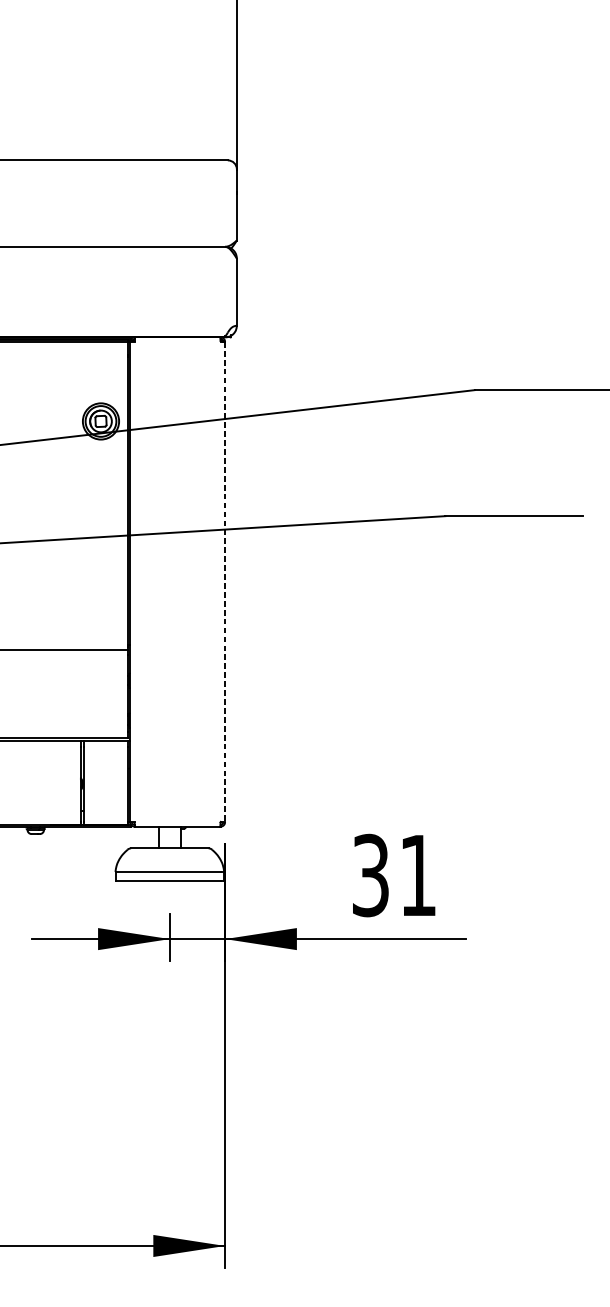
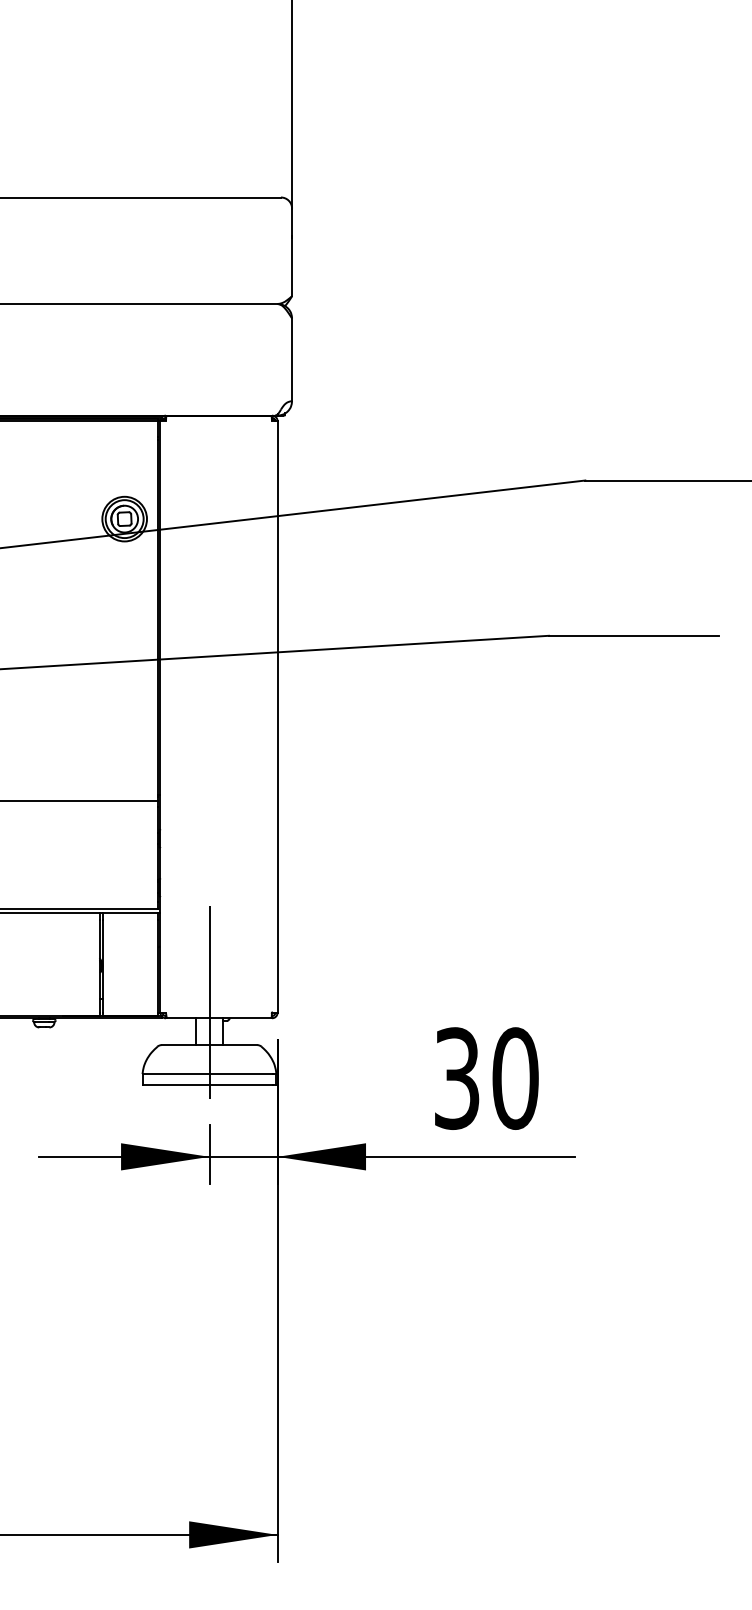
line: (225, 581) -> (277, 716), dashed -> solid
line: (169, 812) -> (209, 1001), added
text: (418, 875) -> (515, 1078), 31 -> 30

